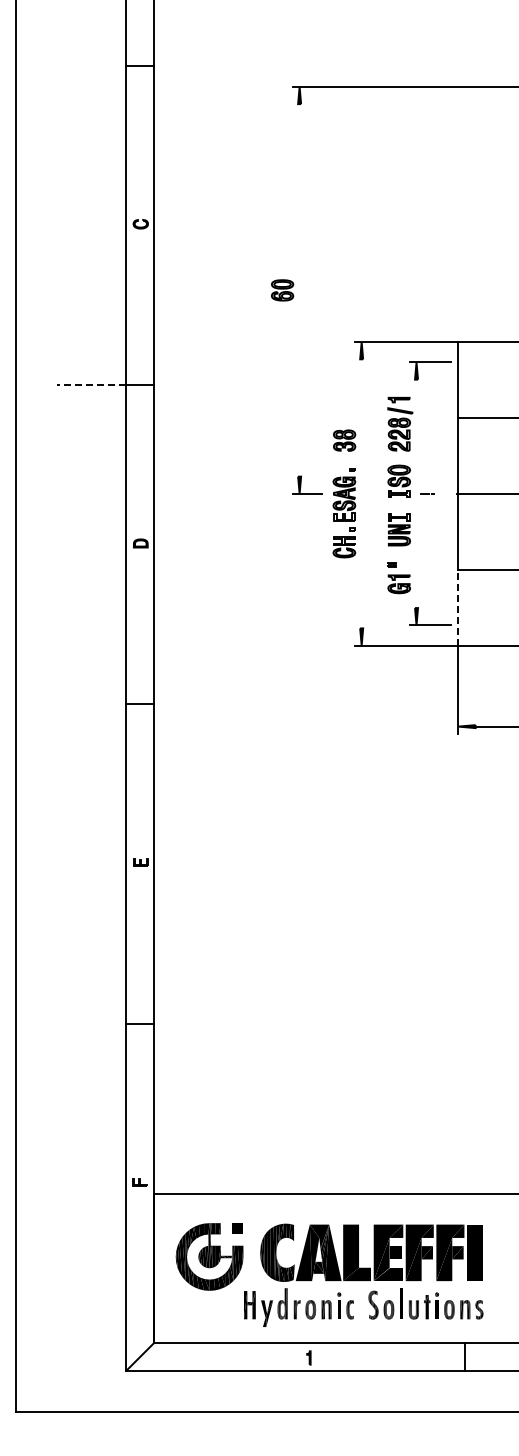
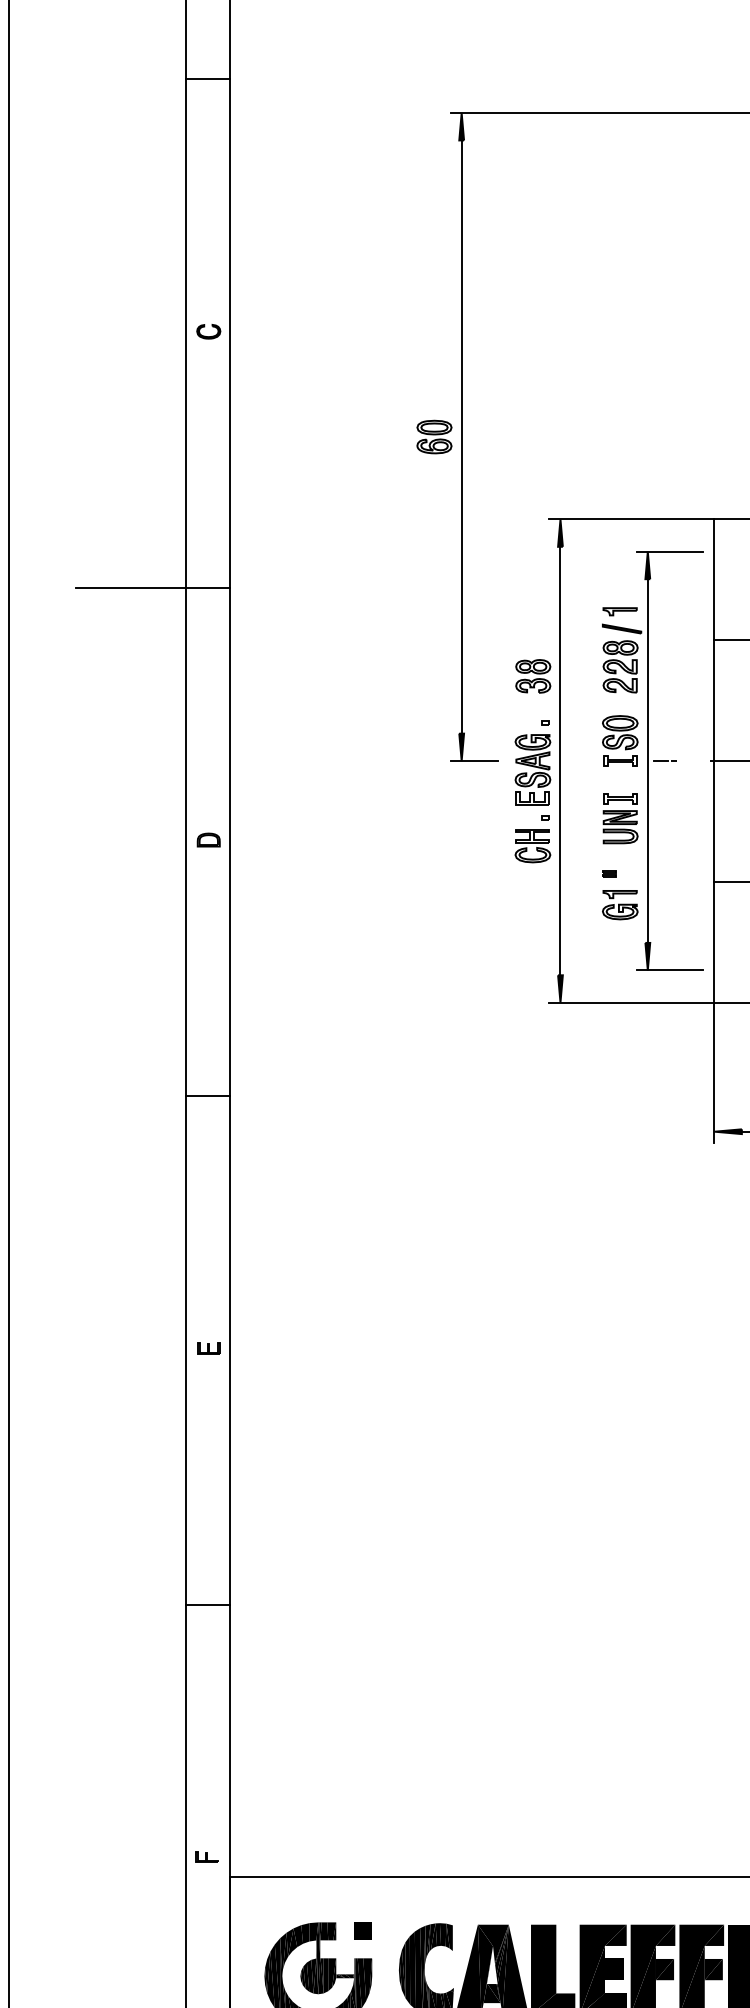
line: (299, 290) -> (461, 437), added
line: (91, 385) -> (130, 588), dashed -> solid
line: (361, 493) -> (560, 760), added
line: (416, 493) -> (647, 760), added
line: (458, 607) -> (714, 942), dashed -> solid

